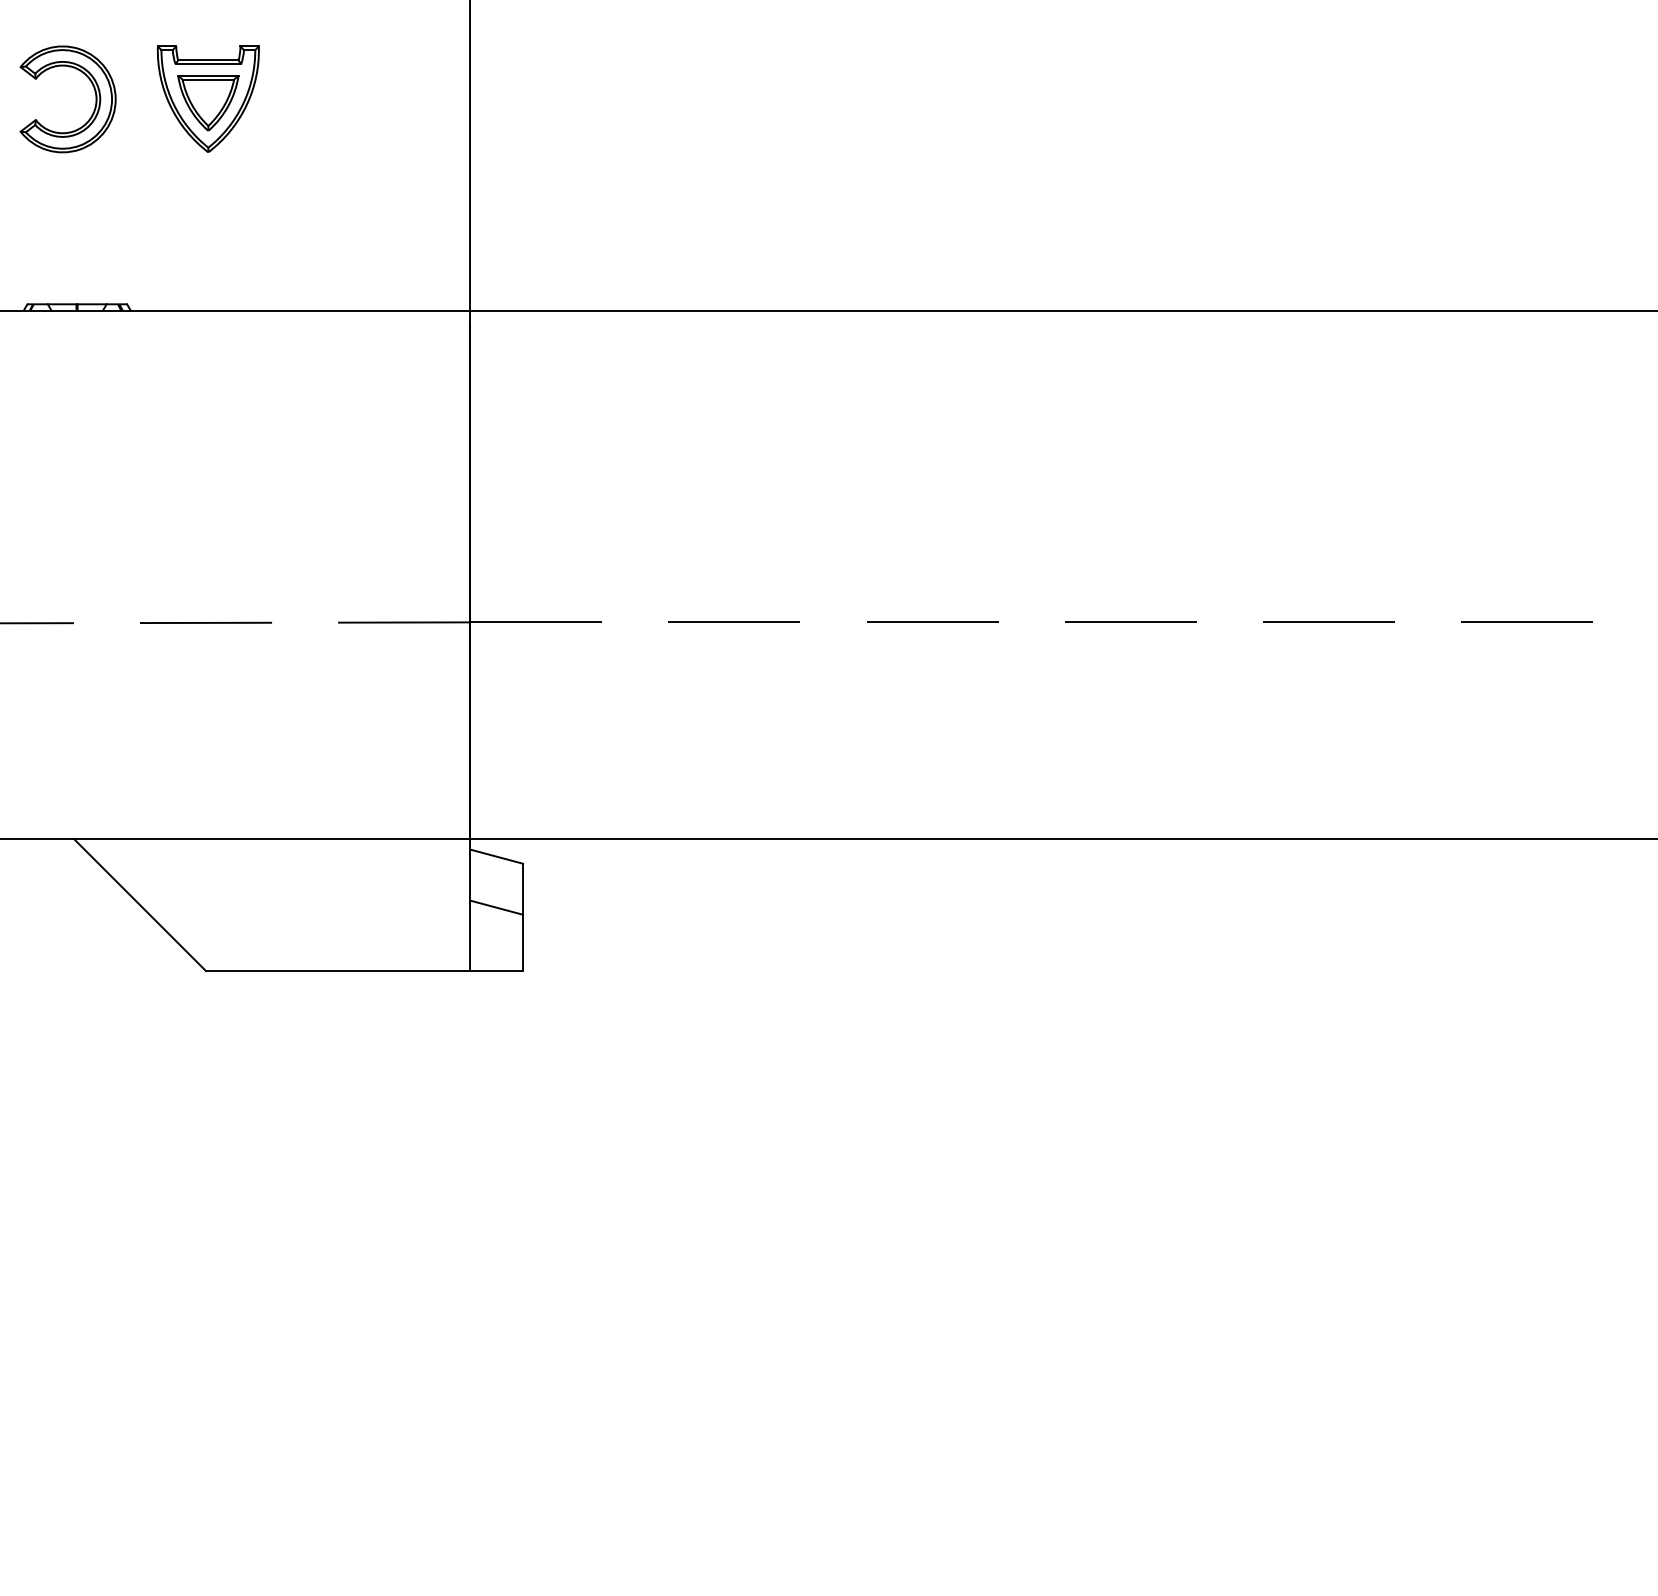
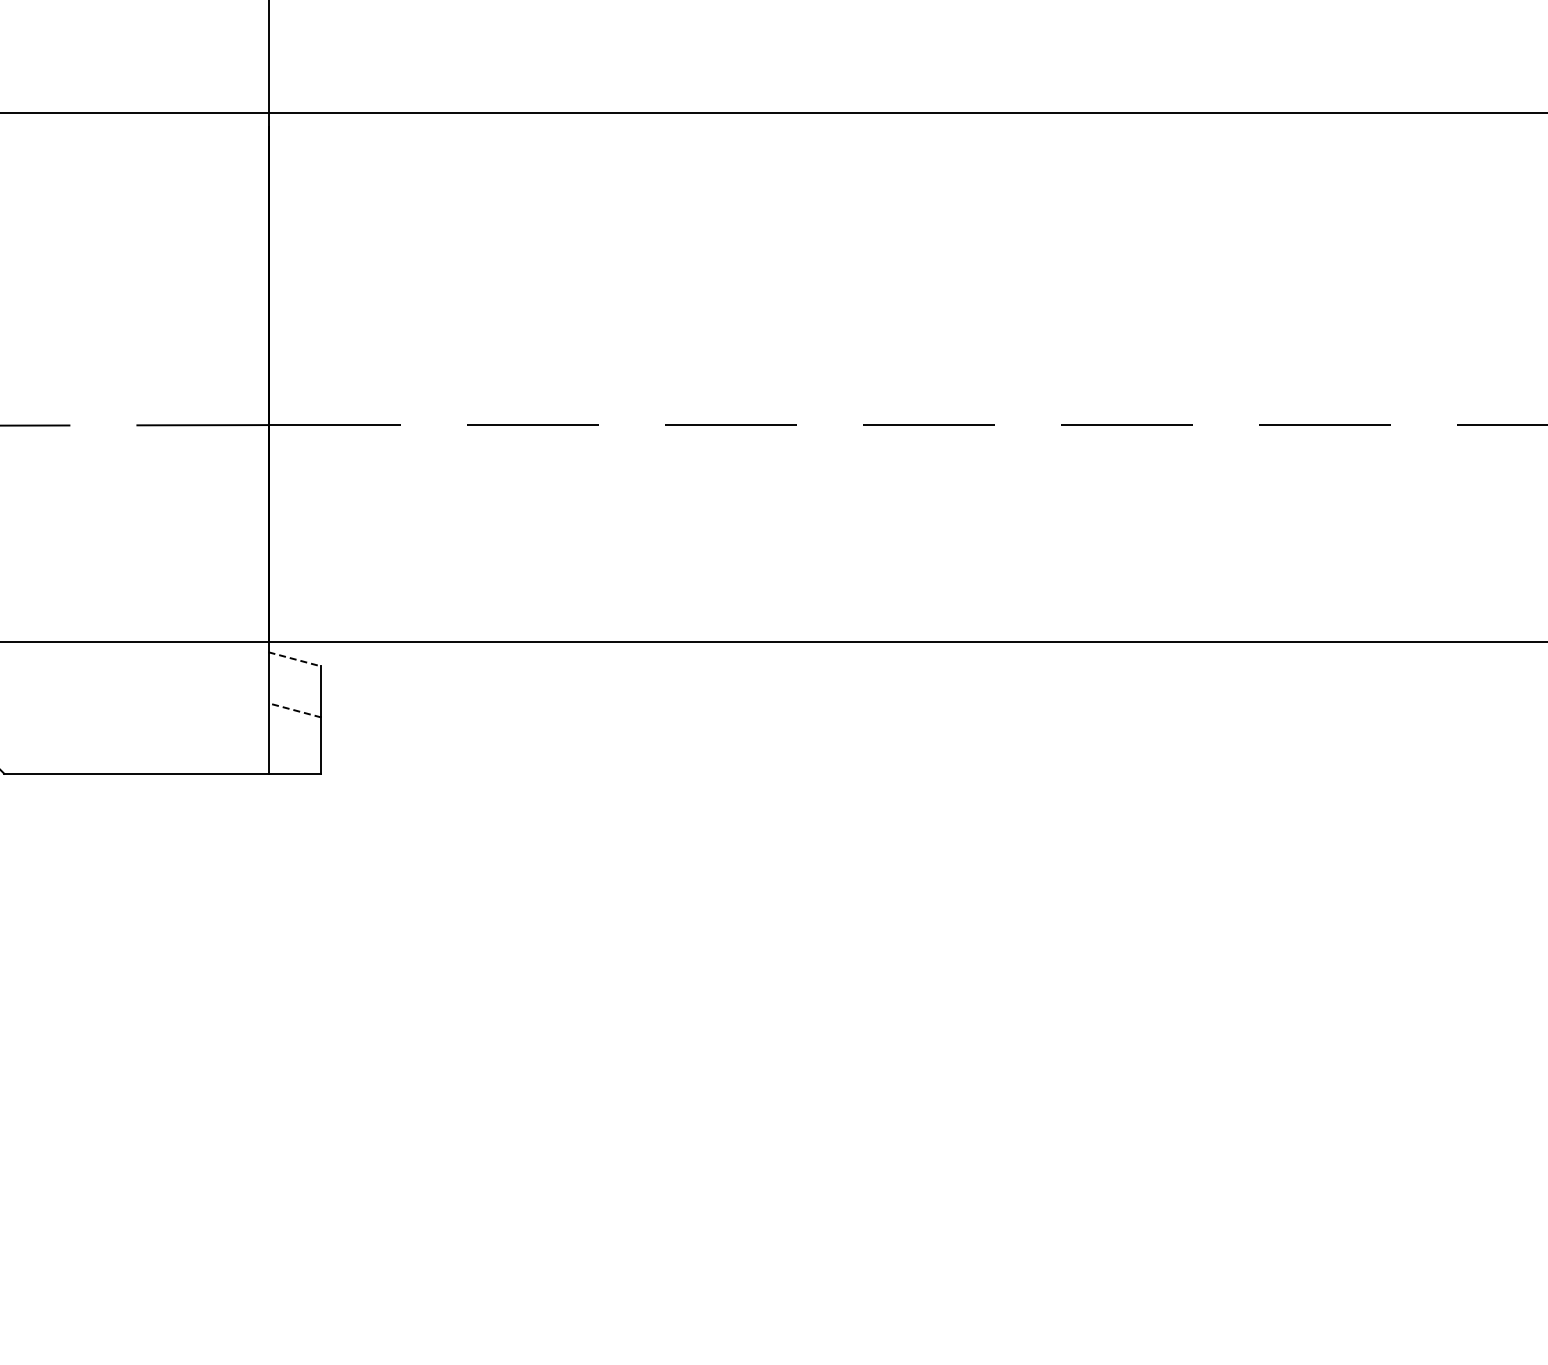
line: (497, 856) -> (295, 659), solid -> dashed
line: (496, 907) -> (294, 710), solid -> dashed

